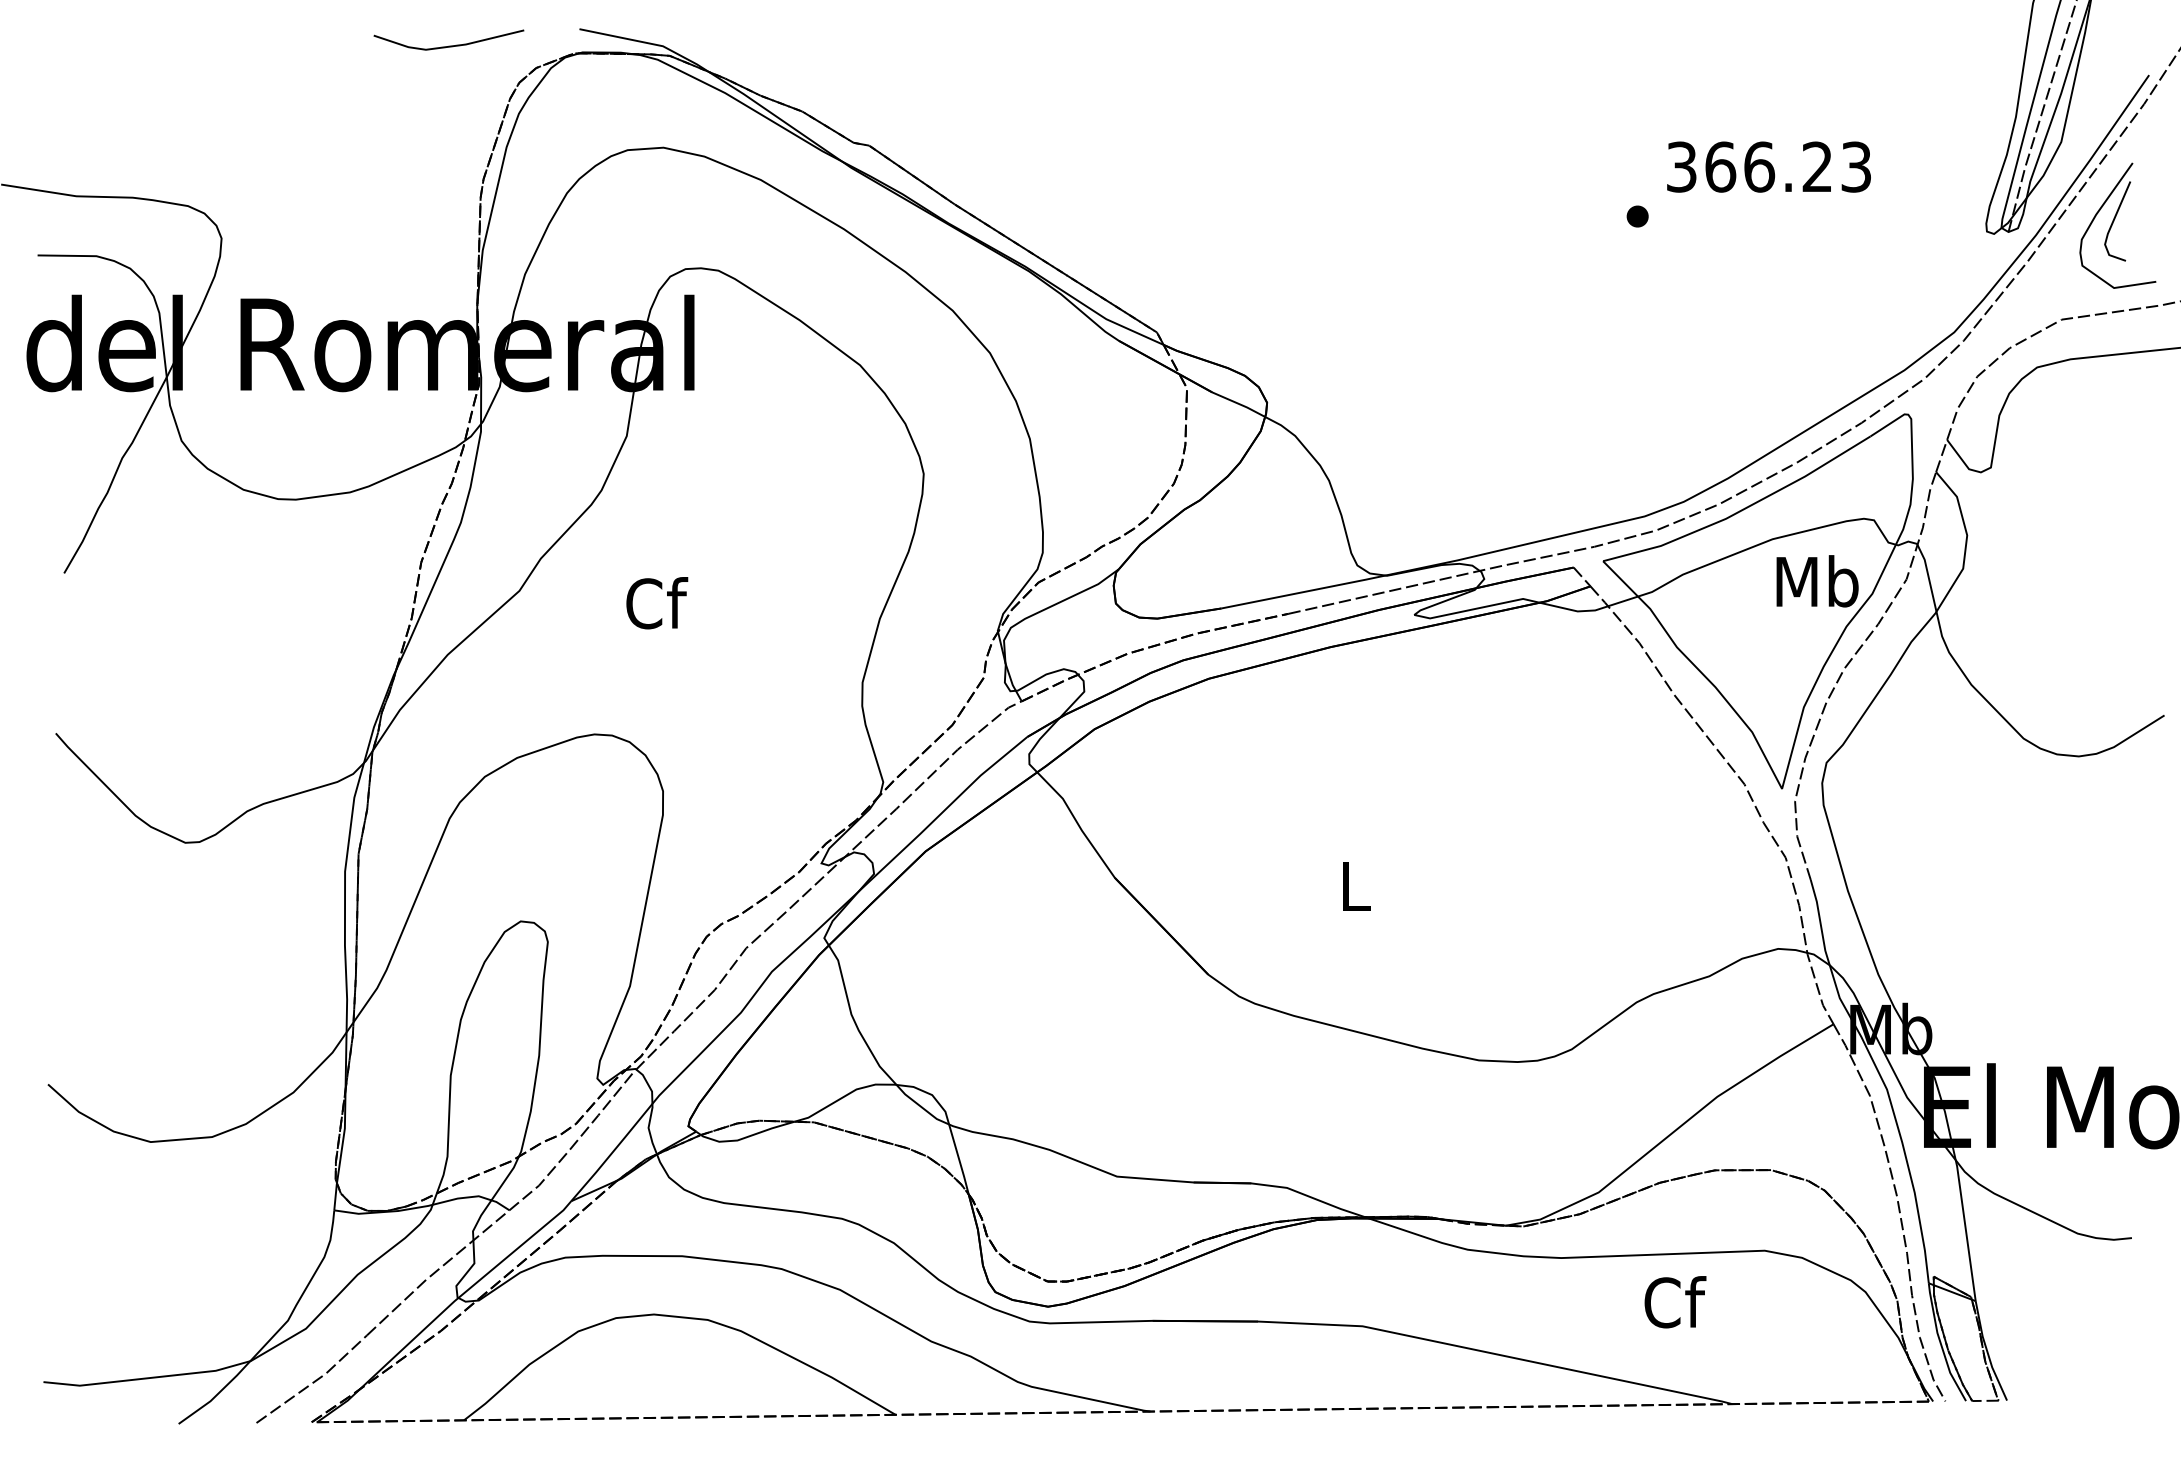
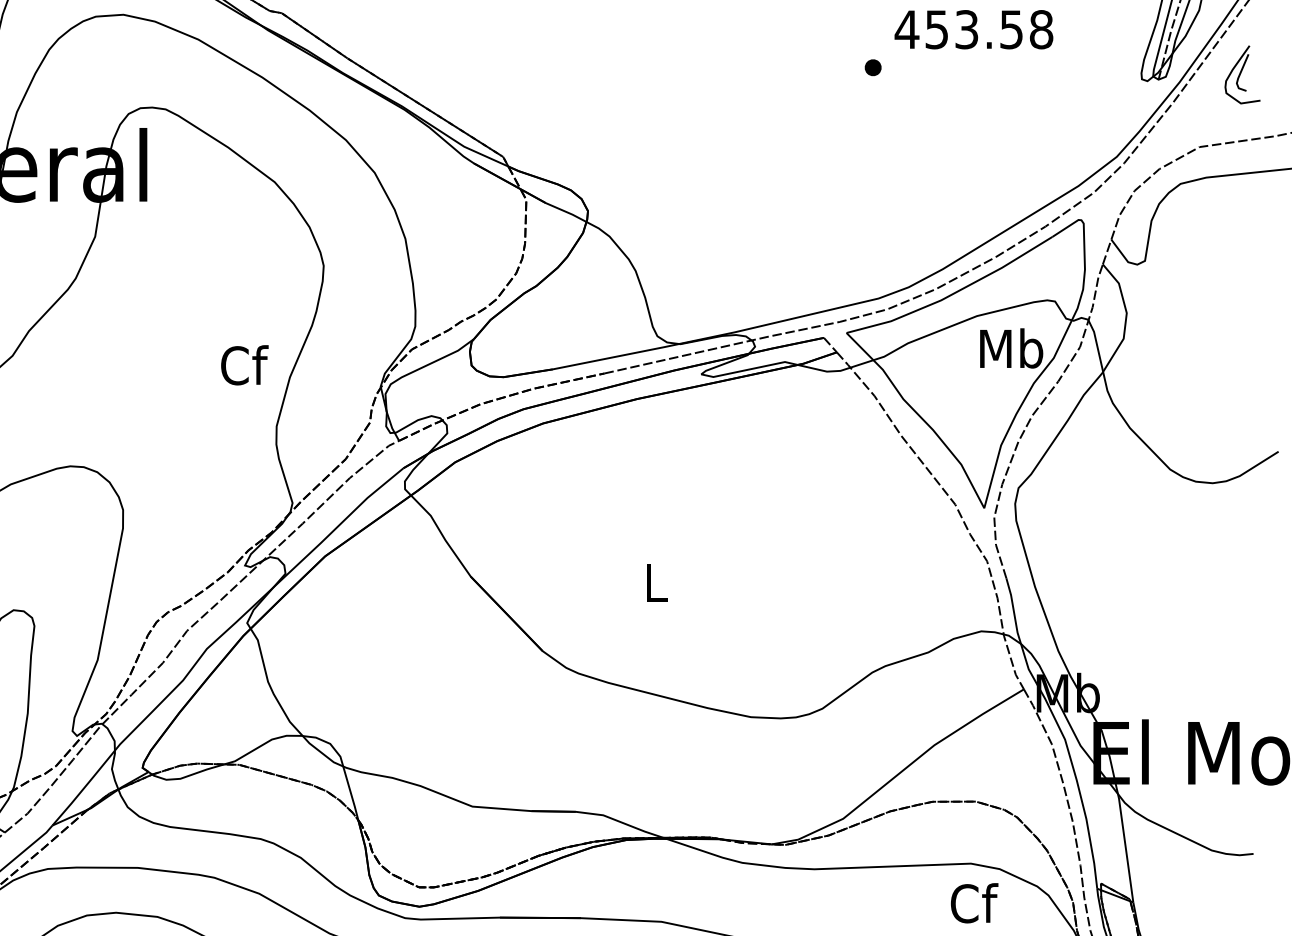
text: (1768, 166) -> (973, 29), 366.23 -> 453.58
part: (2117, 225) -> (1242, 74), size x0.6
text: (657, 603) -> (245, 365), moved
text: (1675, 1302) -> (974, 903), moved

